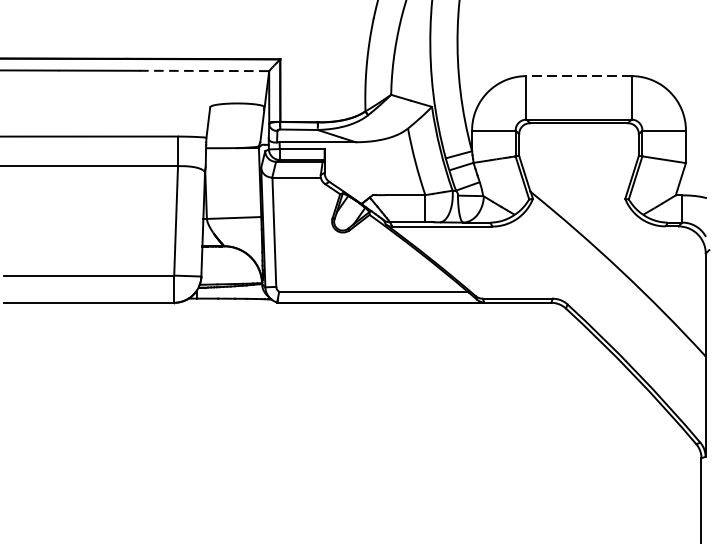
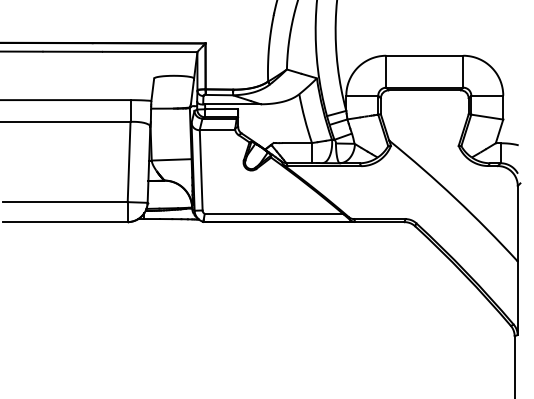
line: (205, 70) -> (150, 51), dashed -> solid
line: (578, 75) -> (424, 55), dashed -> solid

